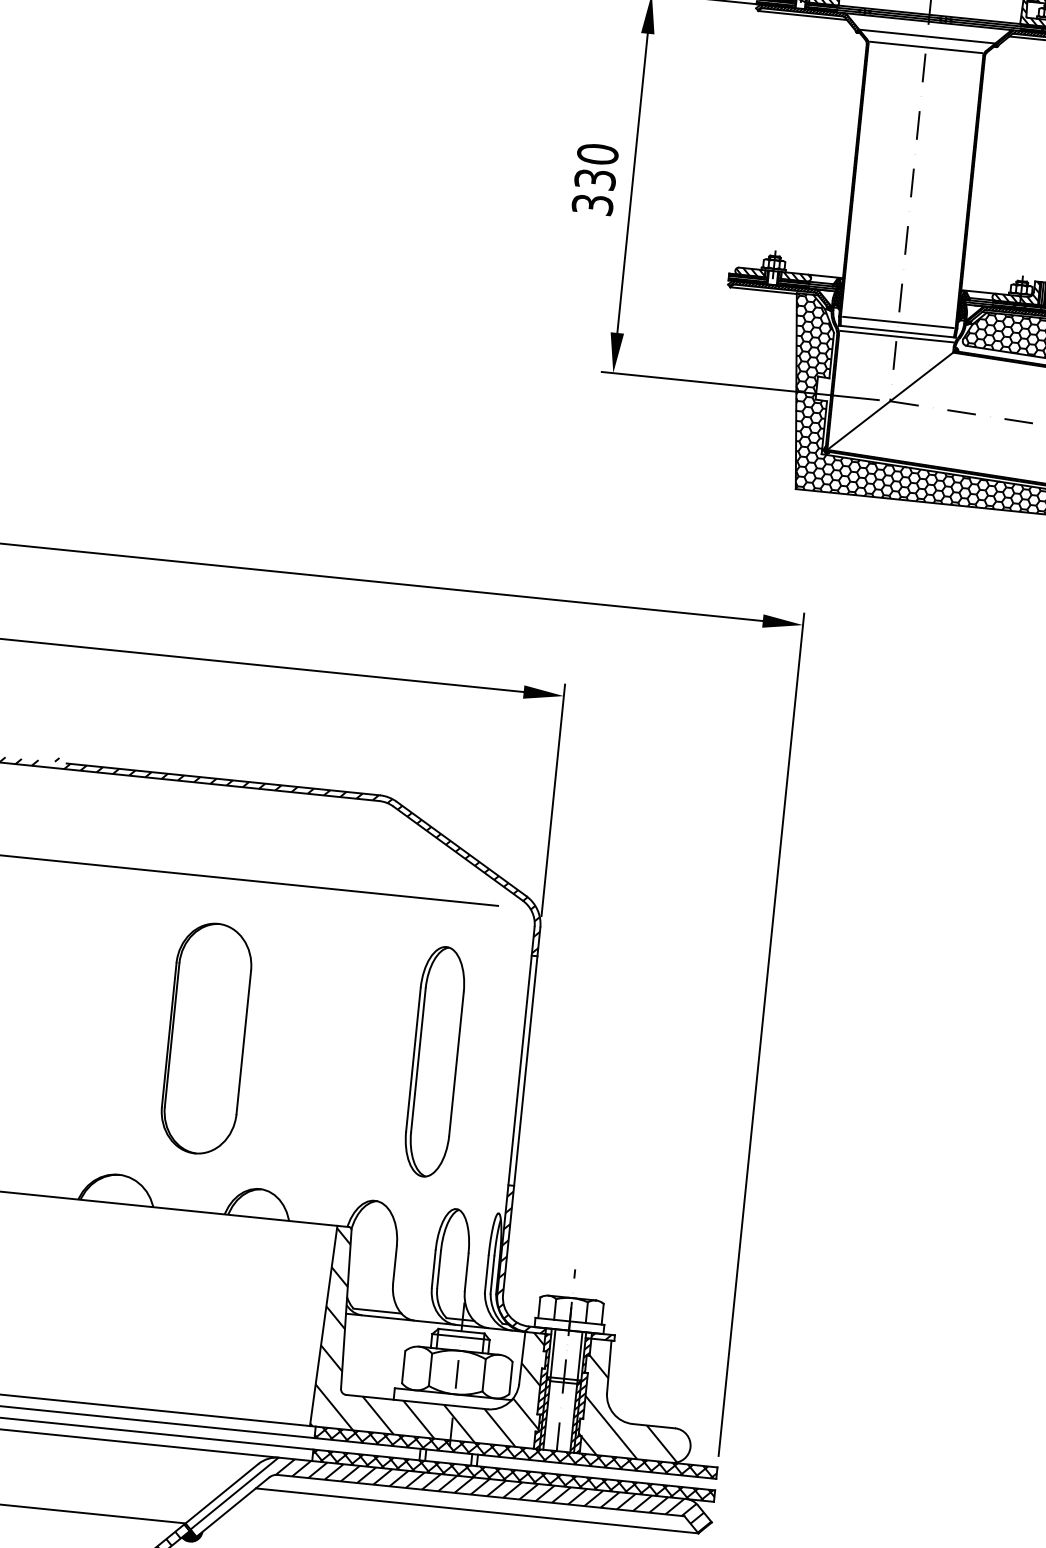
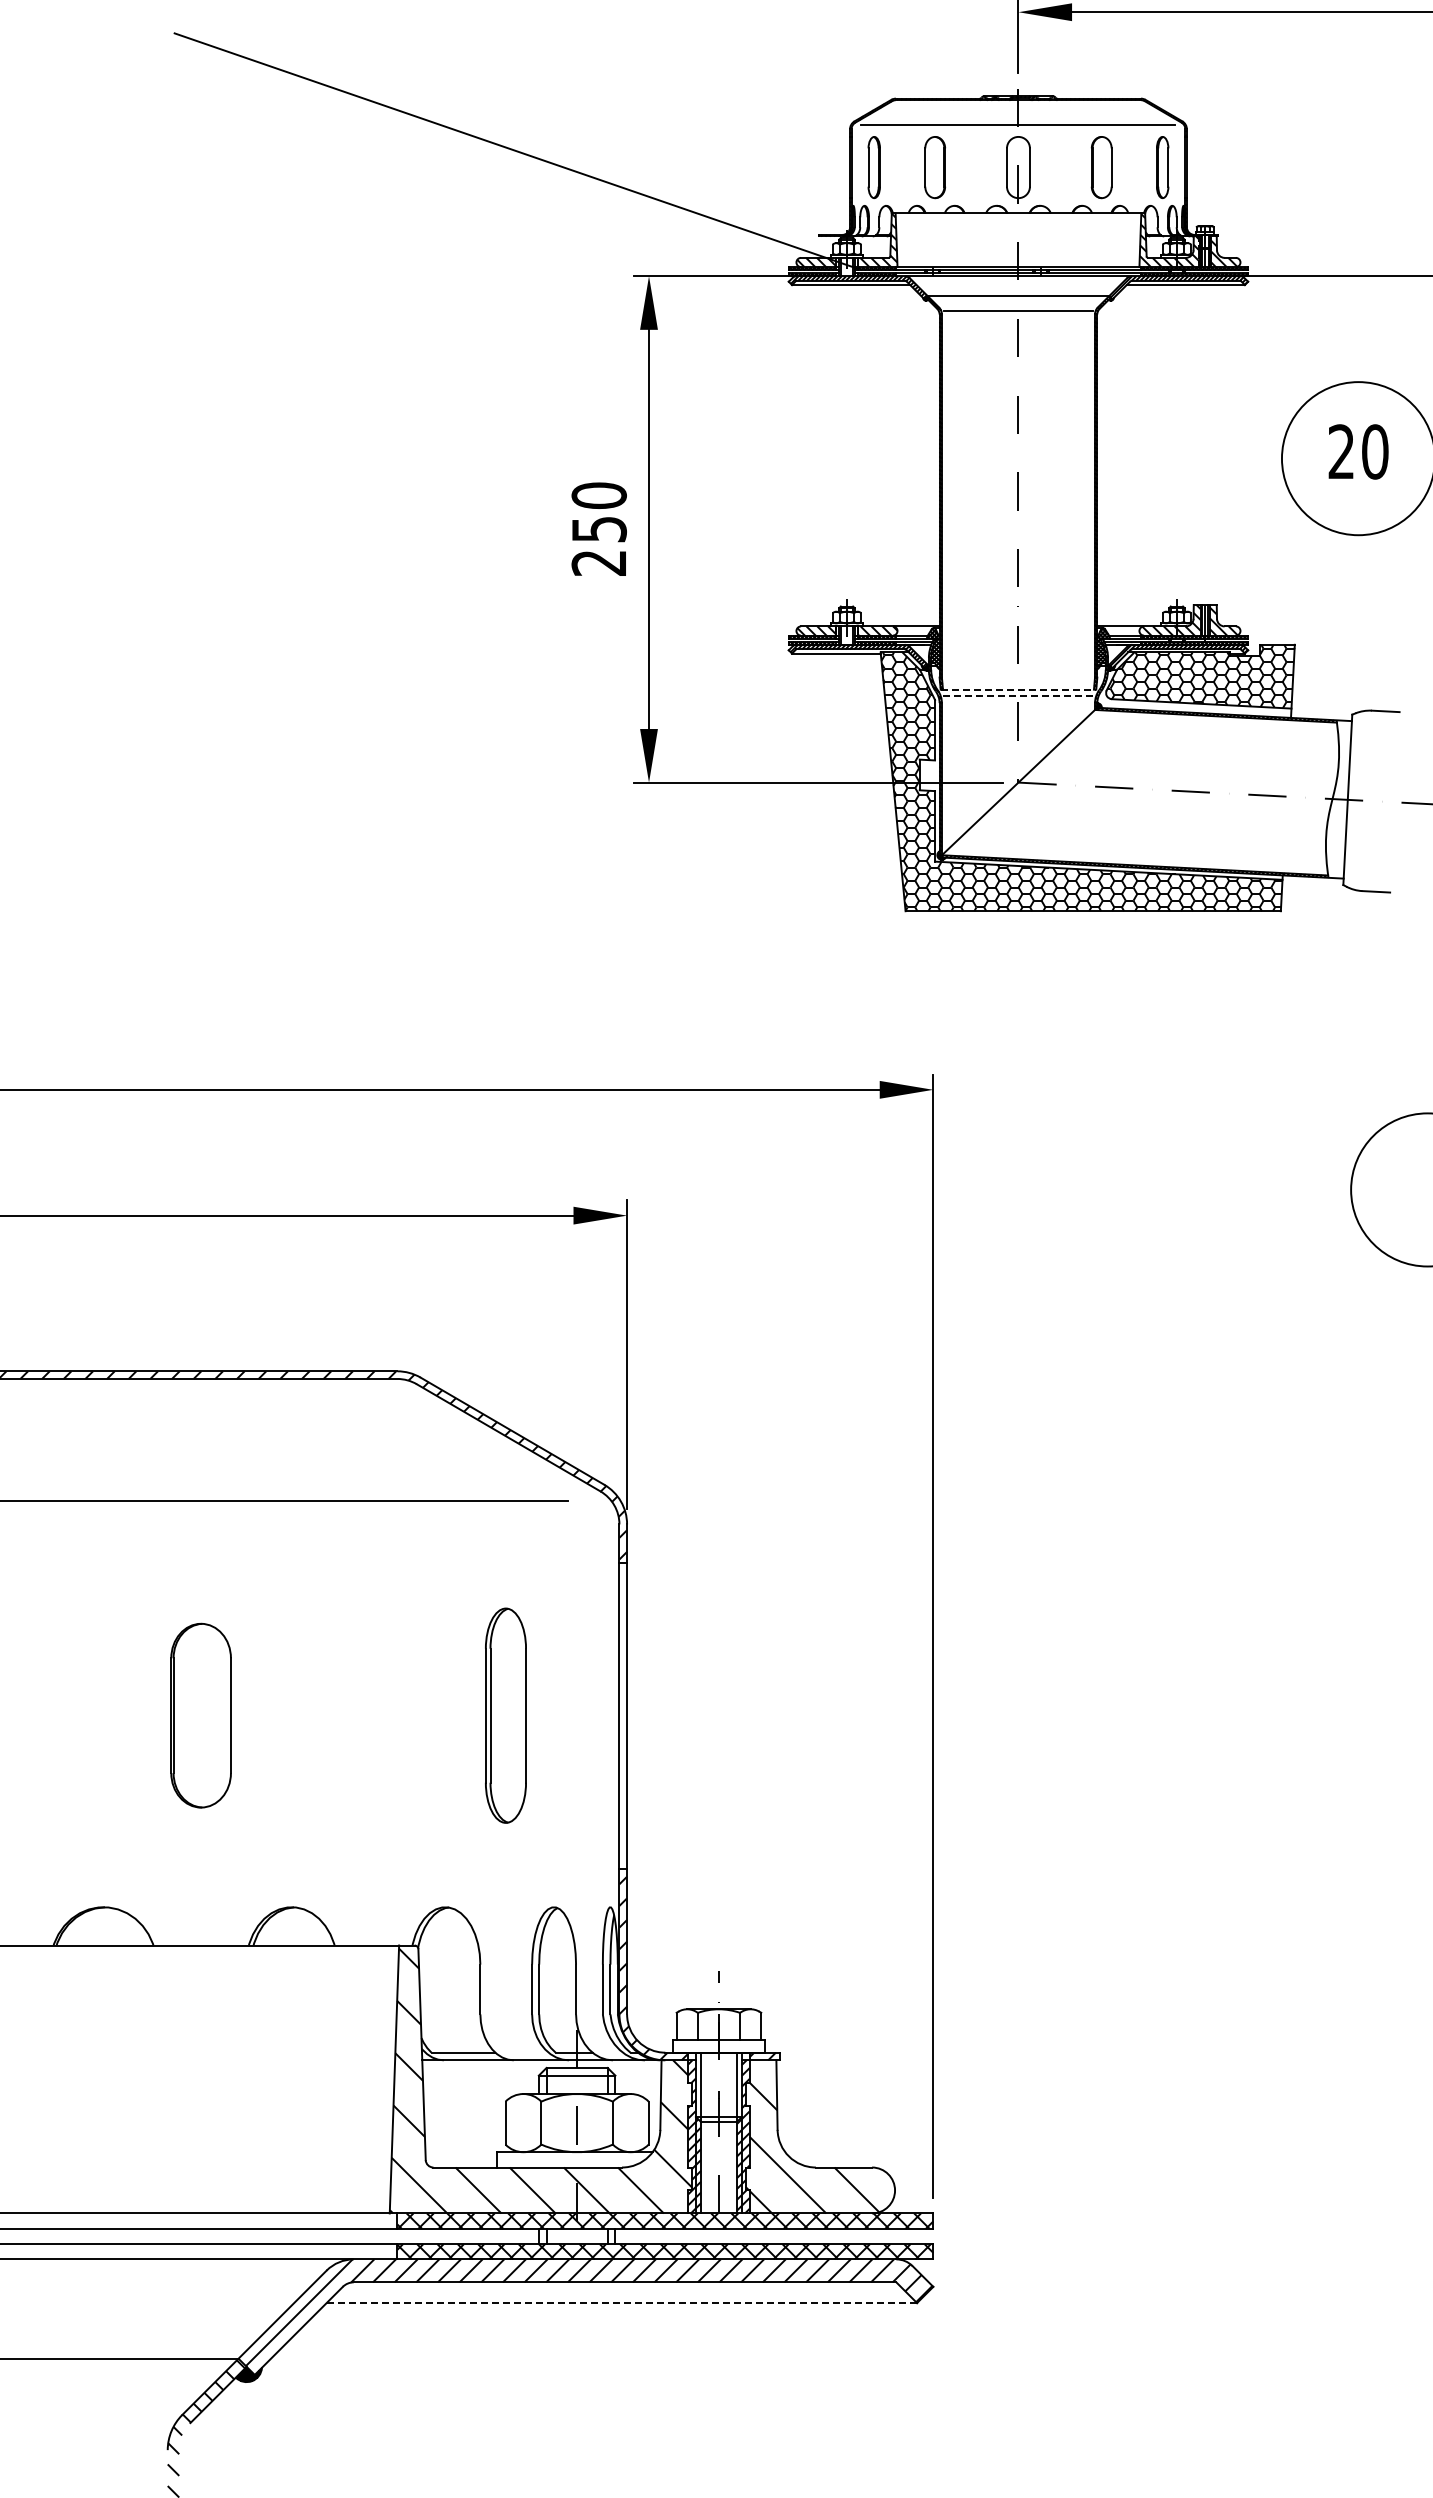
text: (593, 191) -> (598, 545), 330 -> 250
line: (897, 322) -> (1017, 677), removed
line: (897, 331) -> (1018, 689), solid -> dashed
line: (896, 336) -> (1018, 696), solid -> dashed
part: (206, 1038) -> (200, 1715), size x0.6
part: (434, 1061) -> (505, 1715), size x0.7
line: (476, 1511) -> (621, 2303), solid -> dashed

